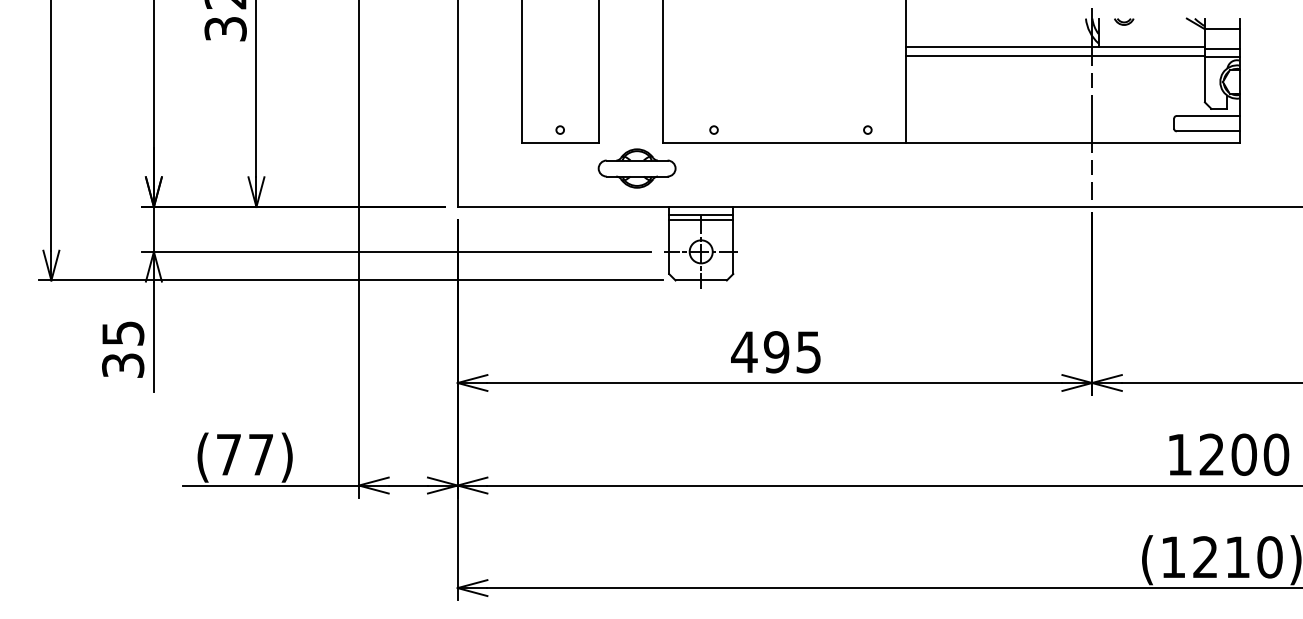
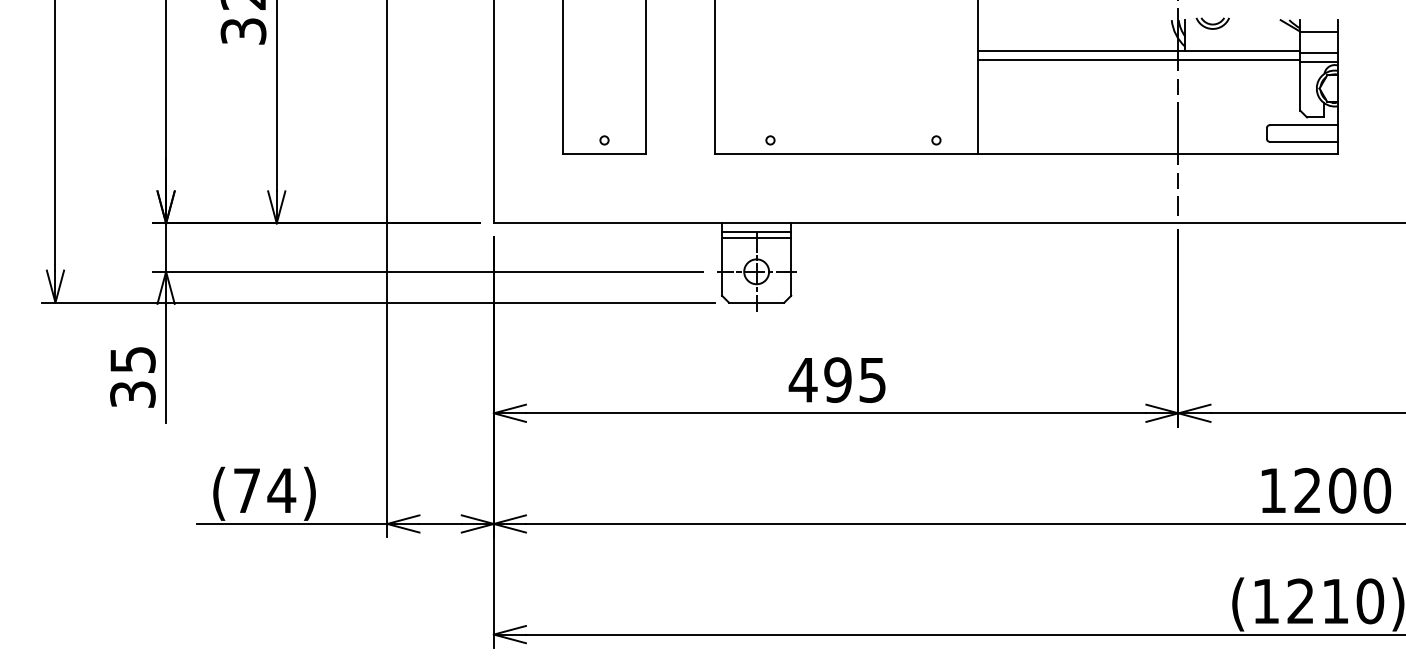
part: (1124, 21) -> (1213, 23), size x1.6
part: (636, 168) -> (686, 181), removed
text: (260, 454) -> (281, 490), (77) -> (74)

